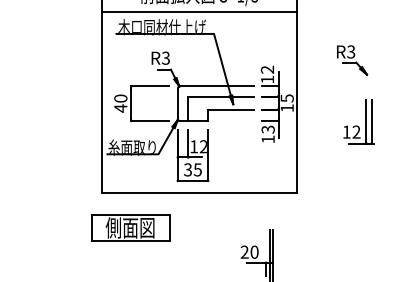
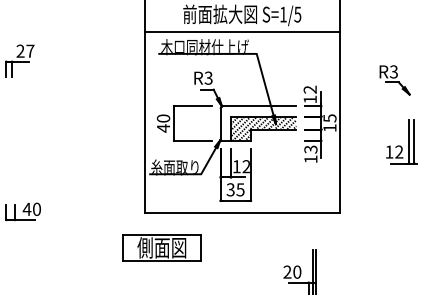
hatch: (220, 108) -> (263, 128), added
part: (129, 227) -> (161, 247), moved

